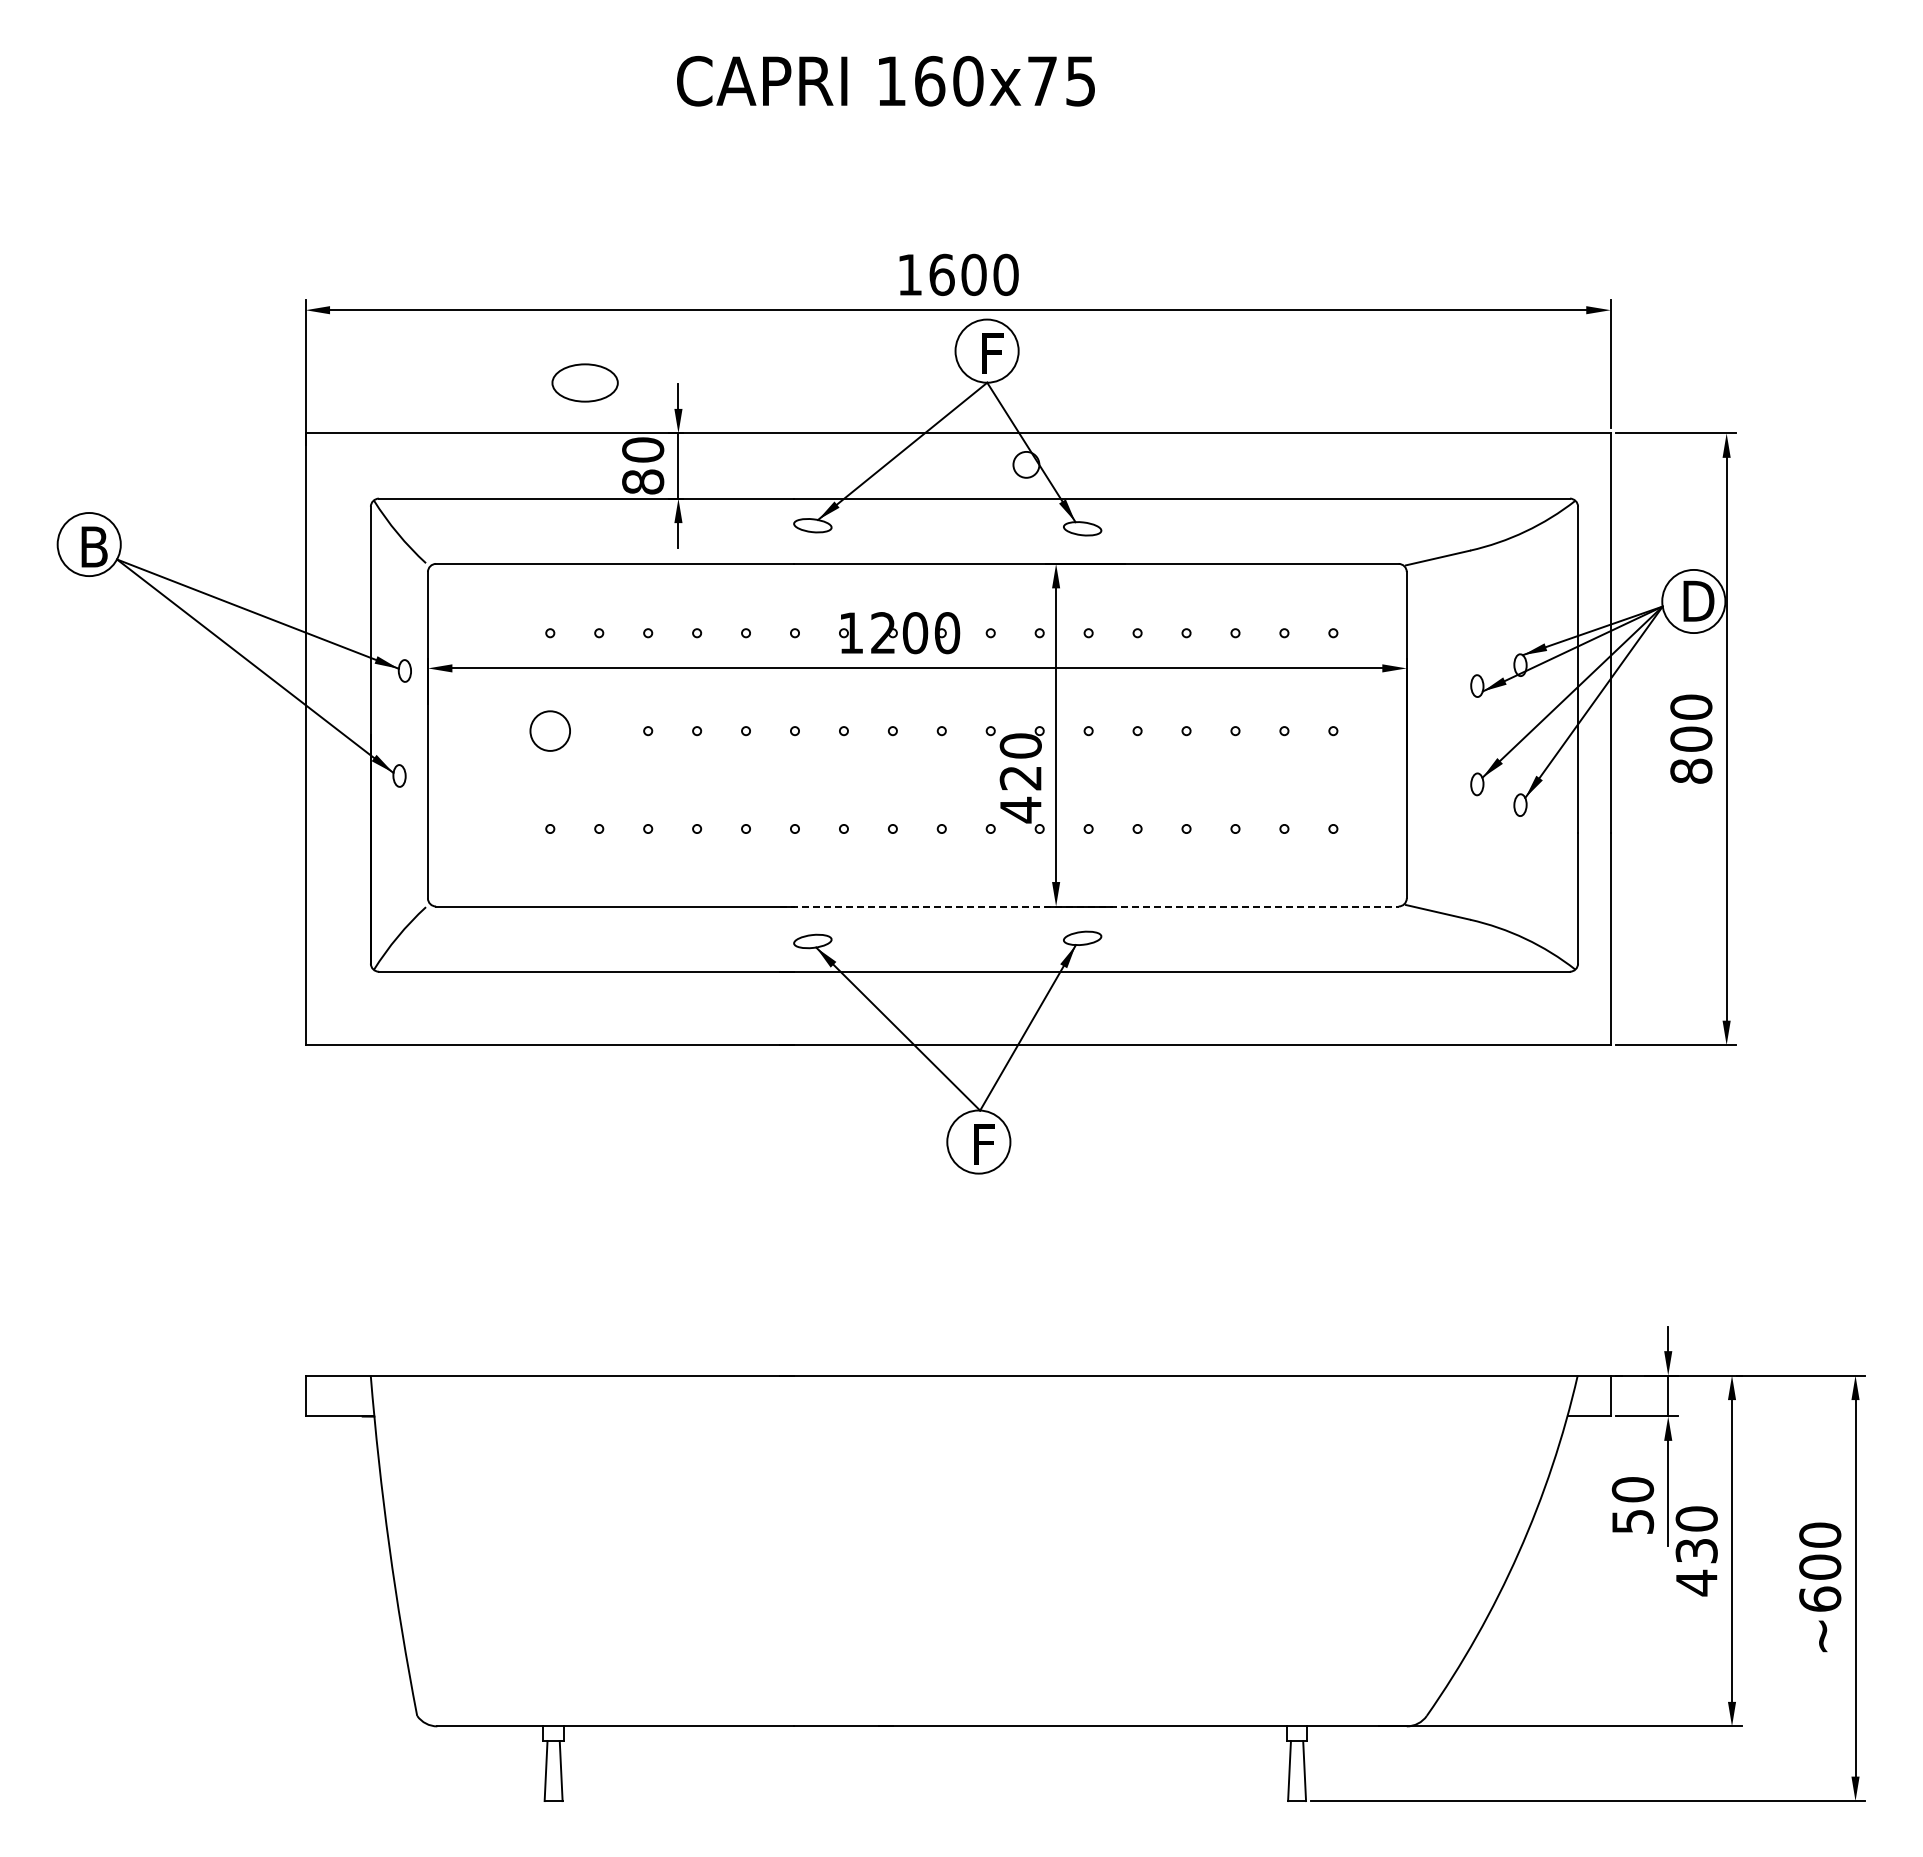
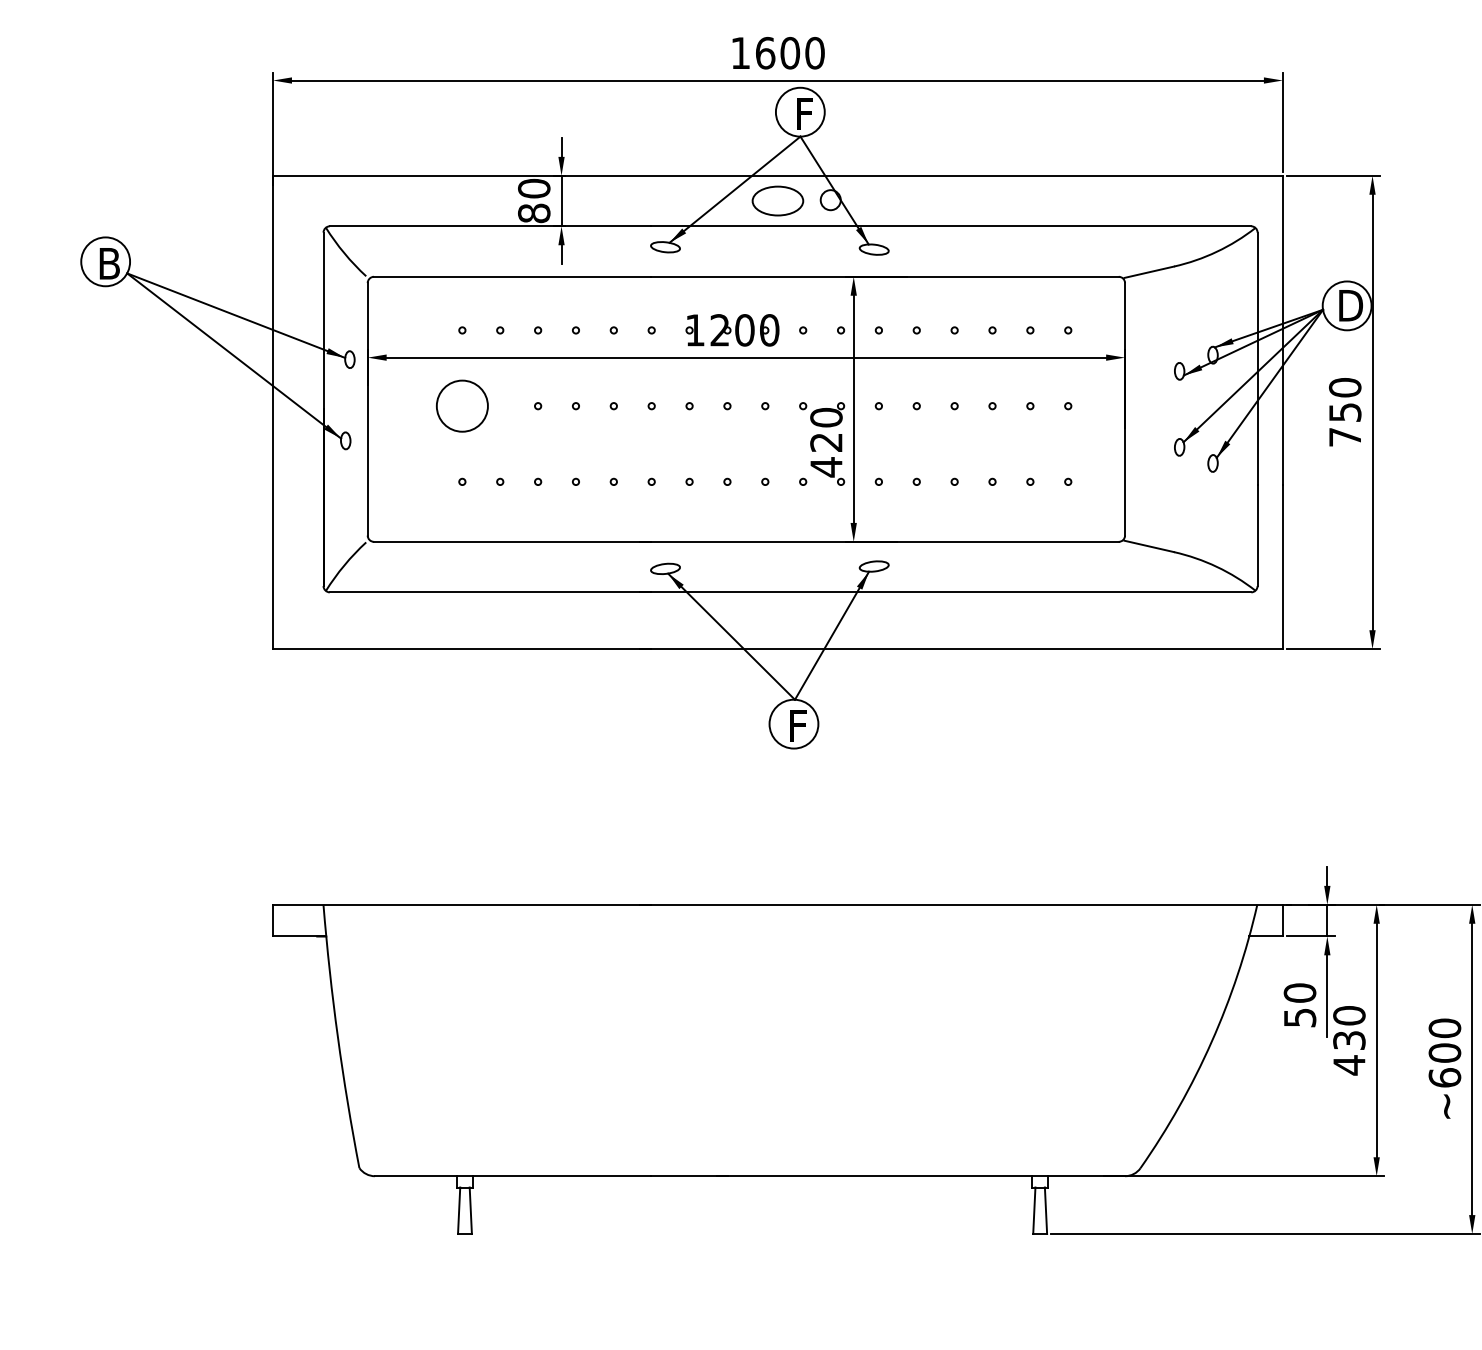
part: (584, 382) -> (777, 200), moved
circle: (550, 731) -> (462, 406), size x1.67
text: (1691, 754) -> (1345, 424), 800 -> 750
line: (1089, 906) -> (879, 541), dashed -> solid

